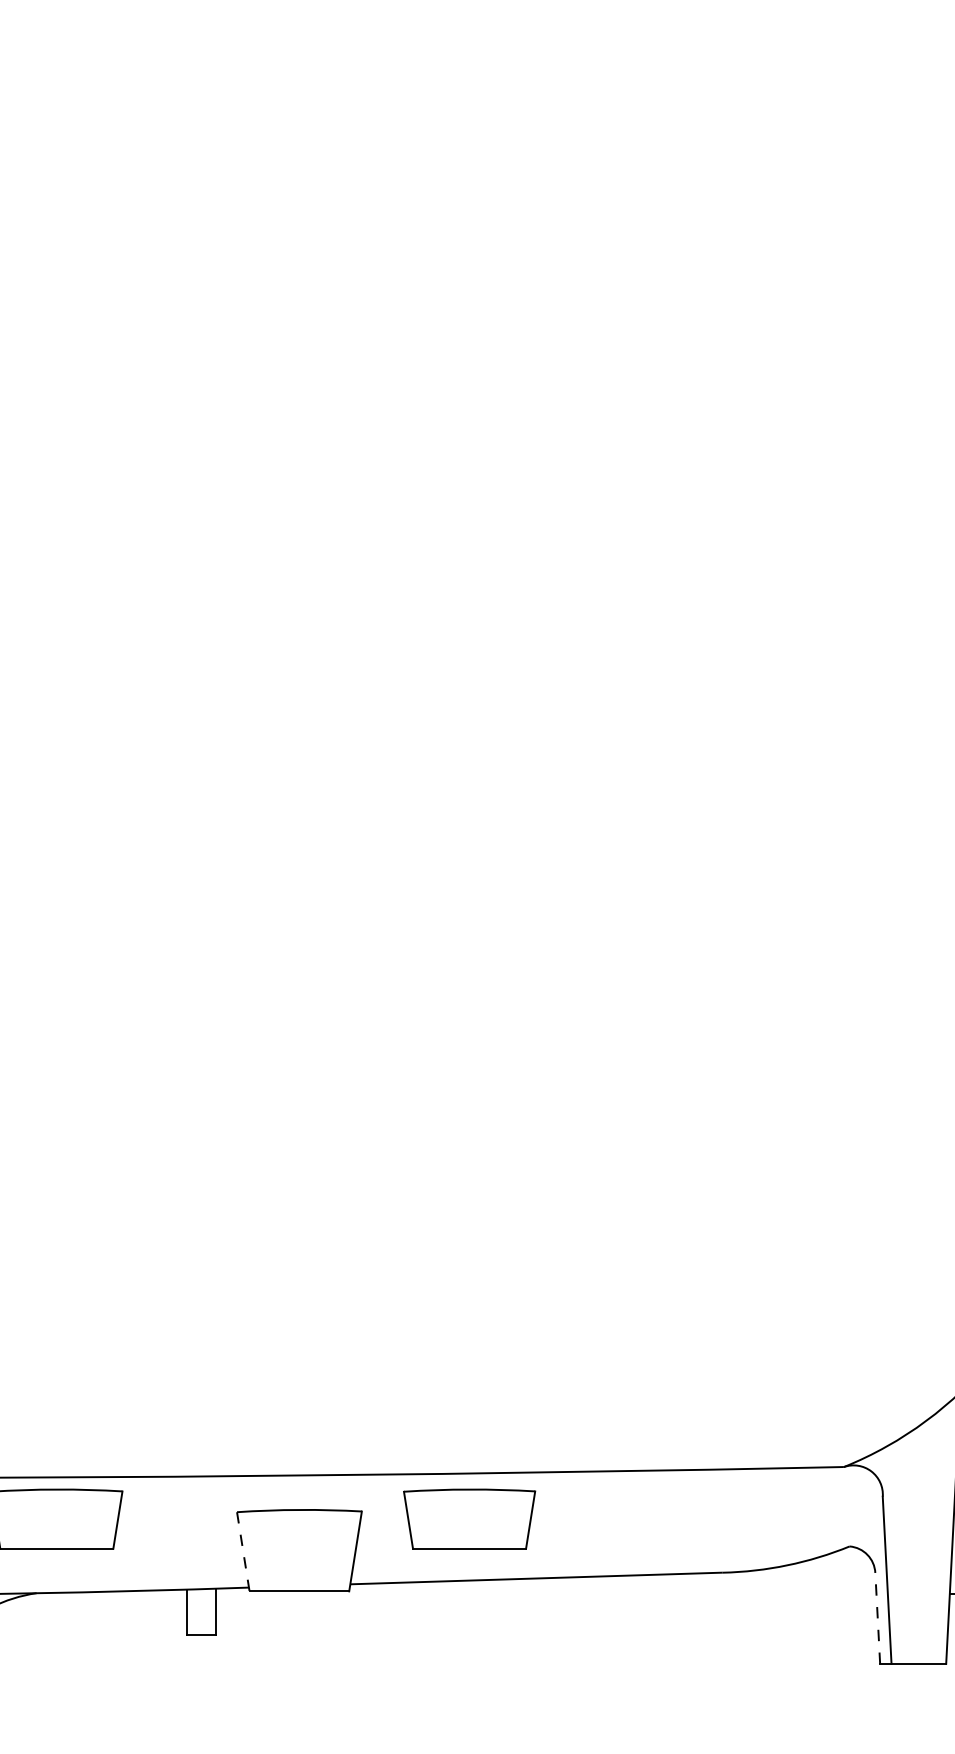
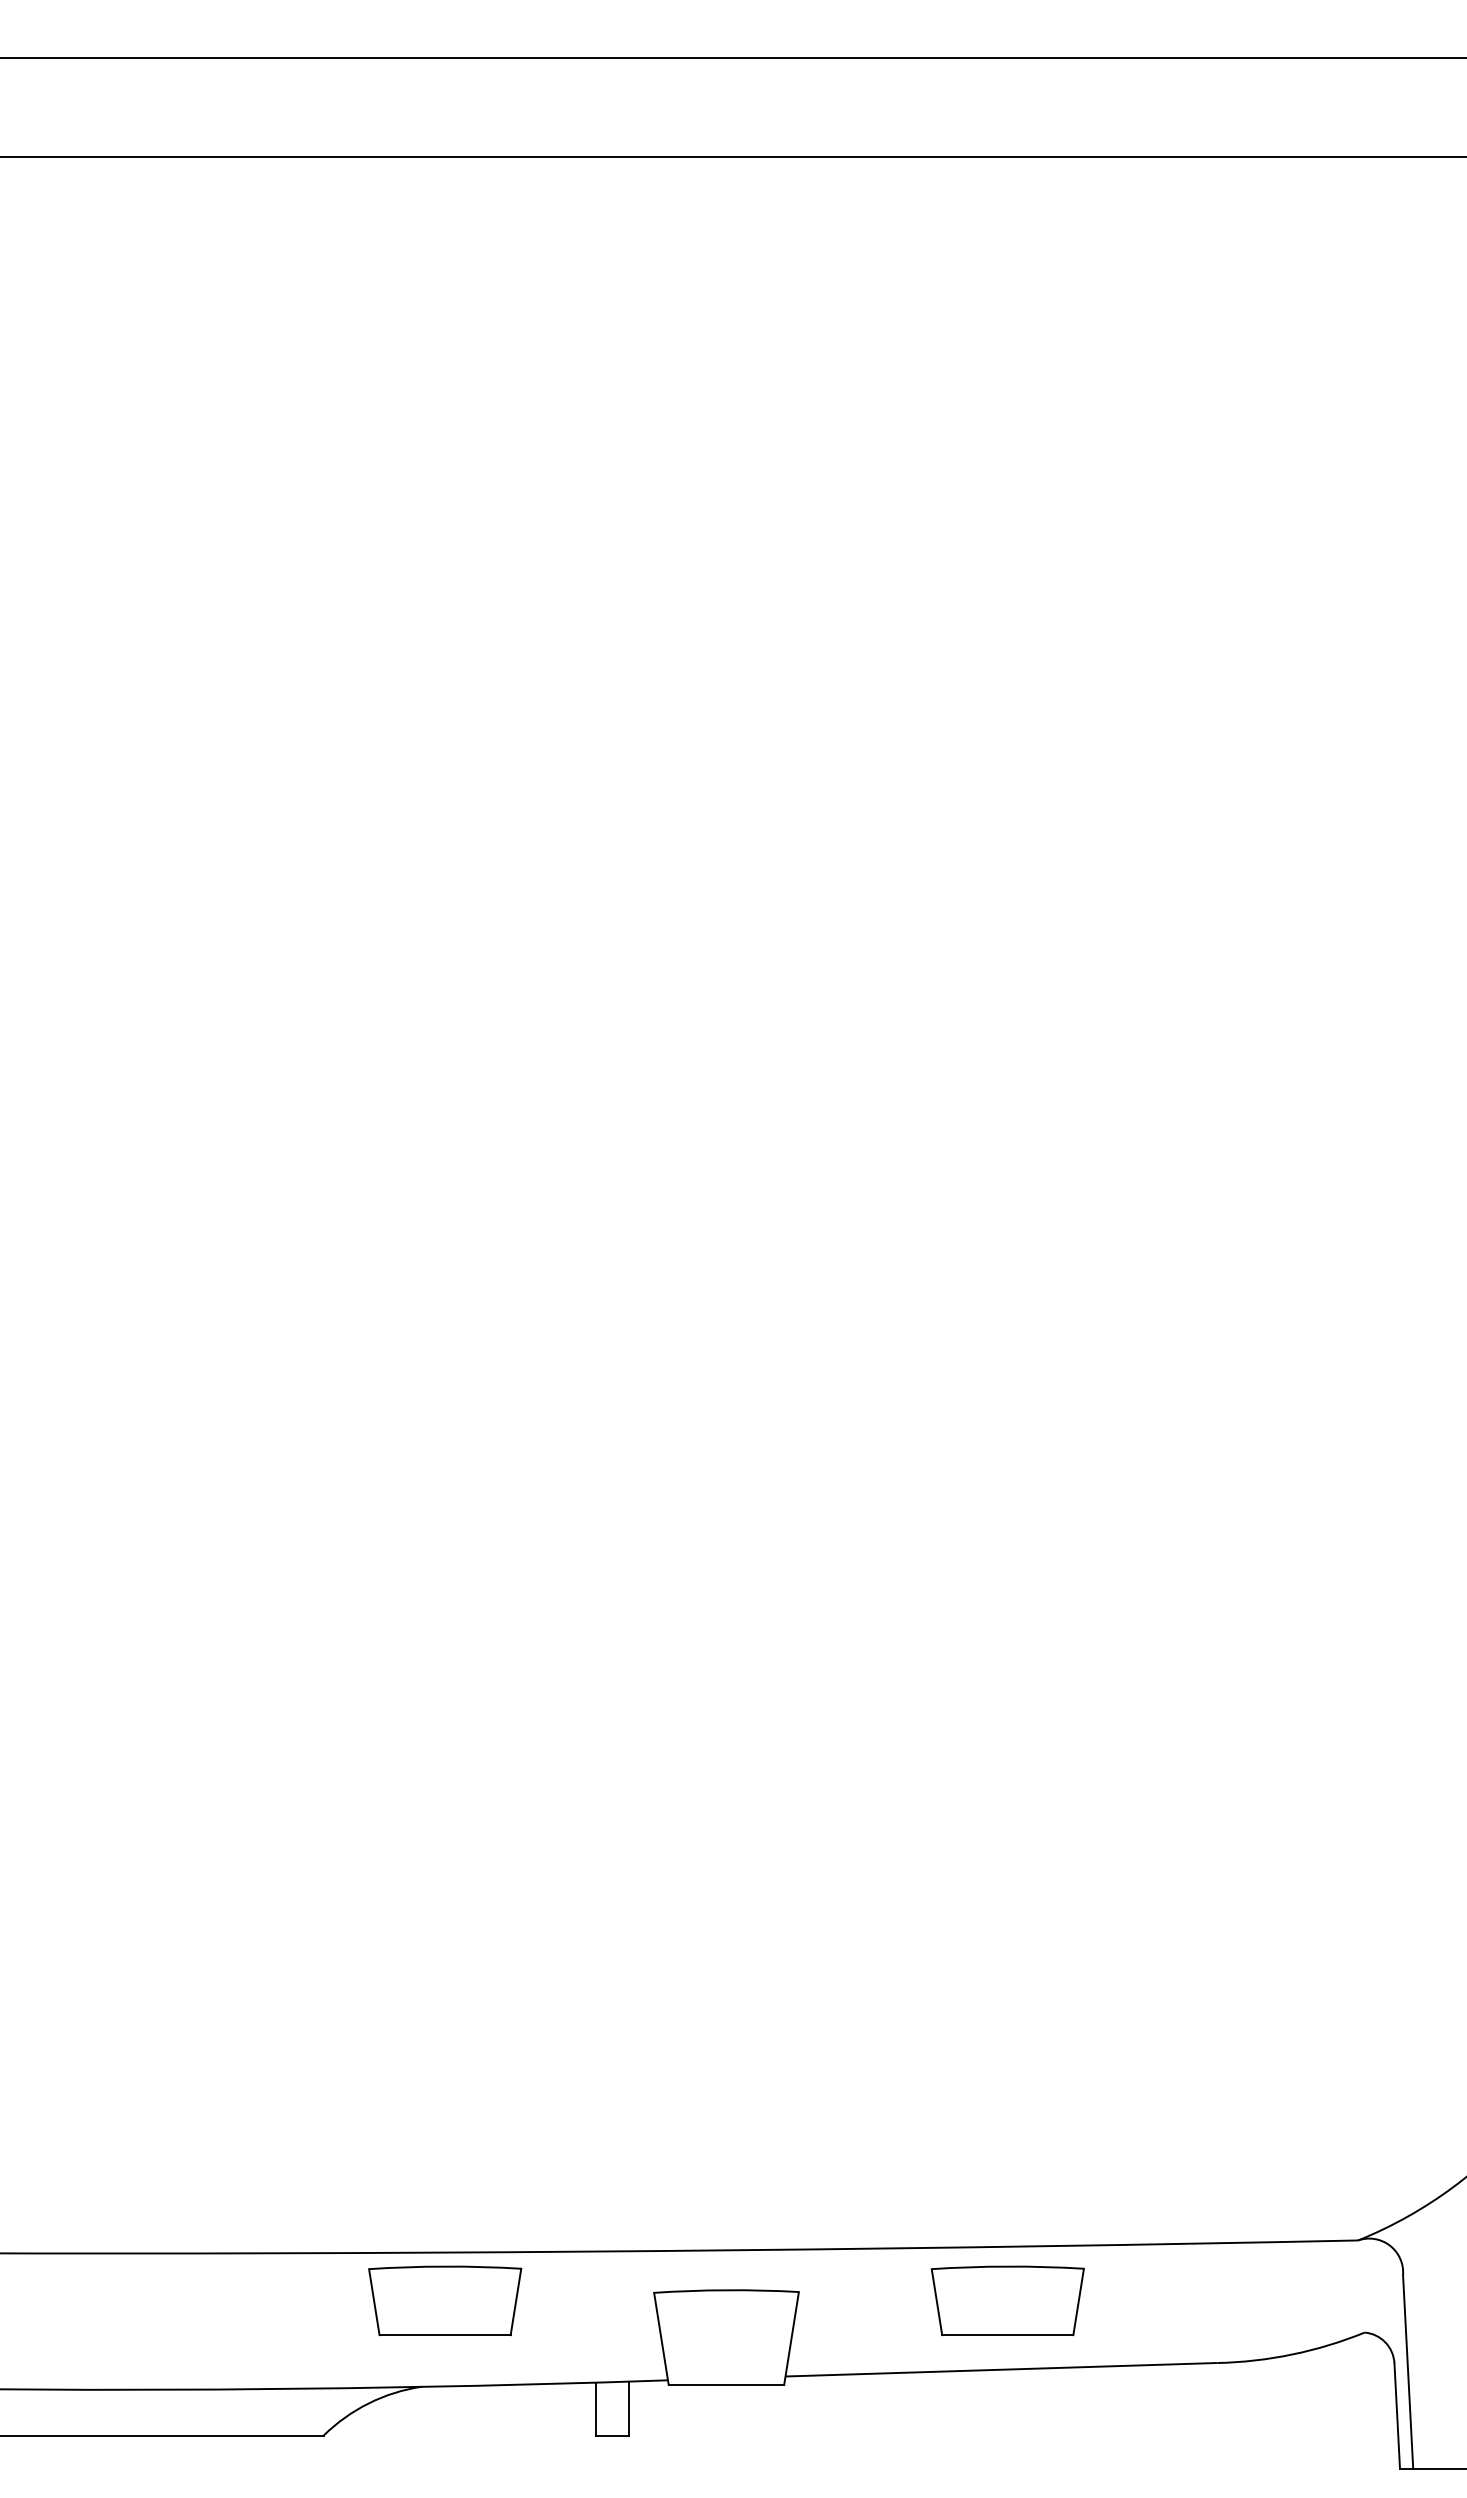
part: (469, 1518) -> (1007, 2300), moved
line: (243, 1552) -> (661, 2339), dashed -> solid
line: (877, 1618) -> (1397, 2416), dashed -> solid

